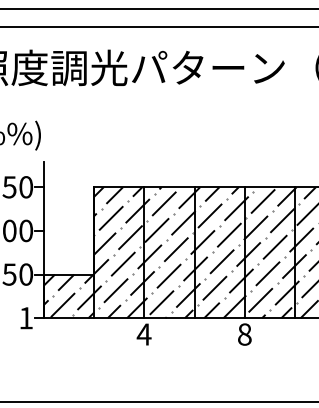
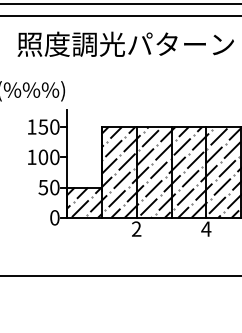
text: (25, 317) -> (54, 217), 1 -> 0
text: (144, 333) -> (136, 228), 4 -> 2
text: (244, 333) -> (206, 228), 8 -> 4

